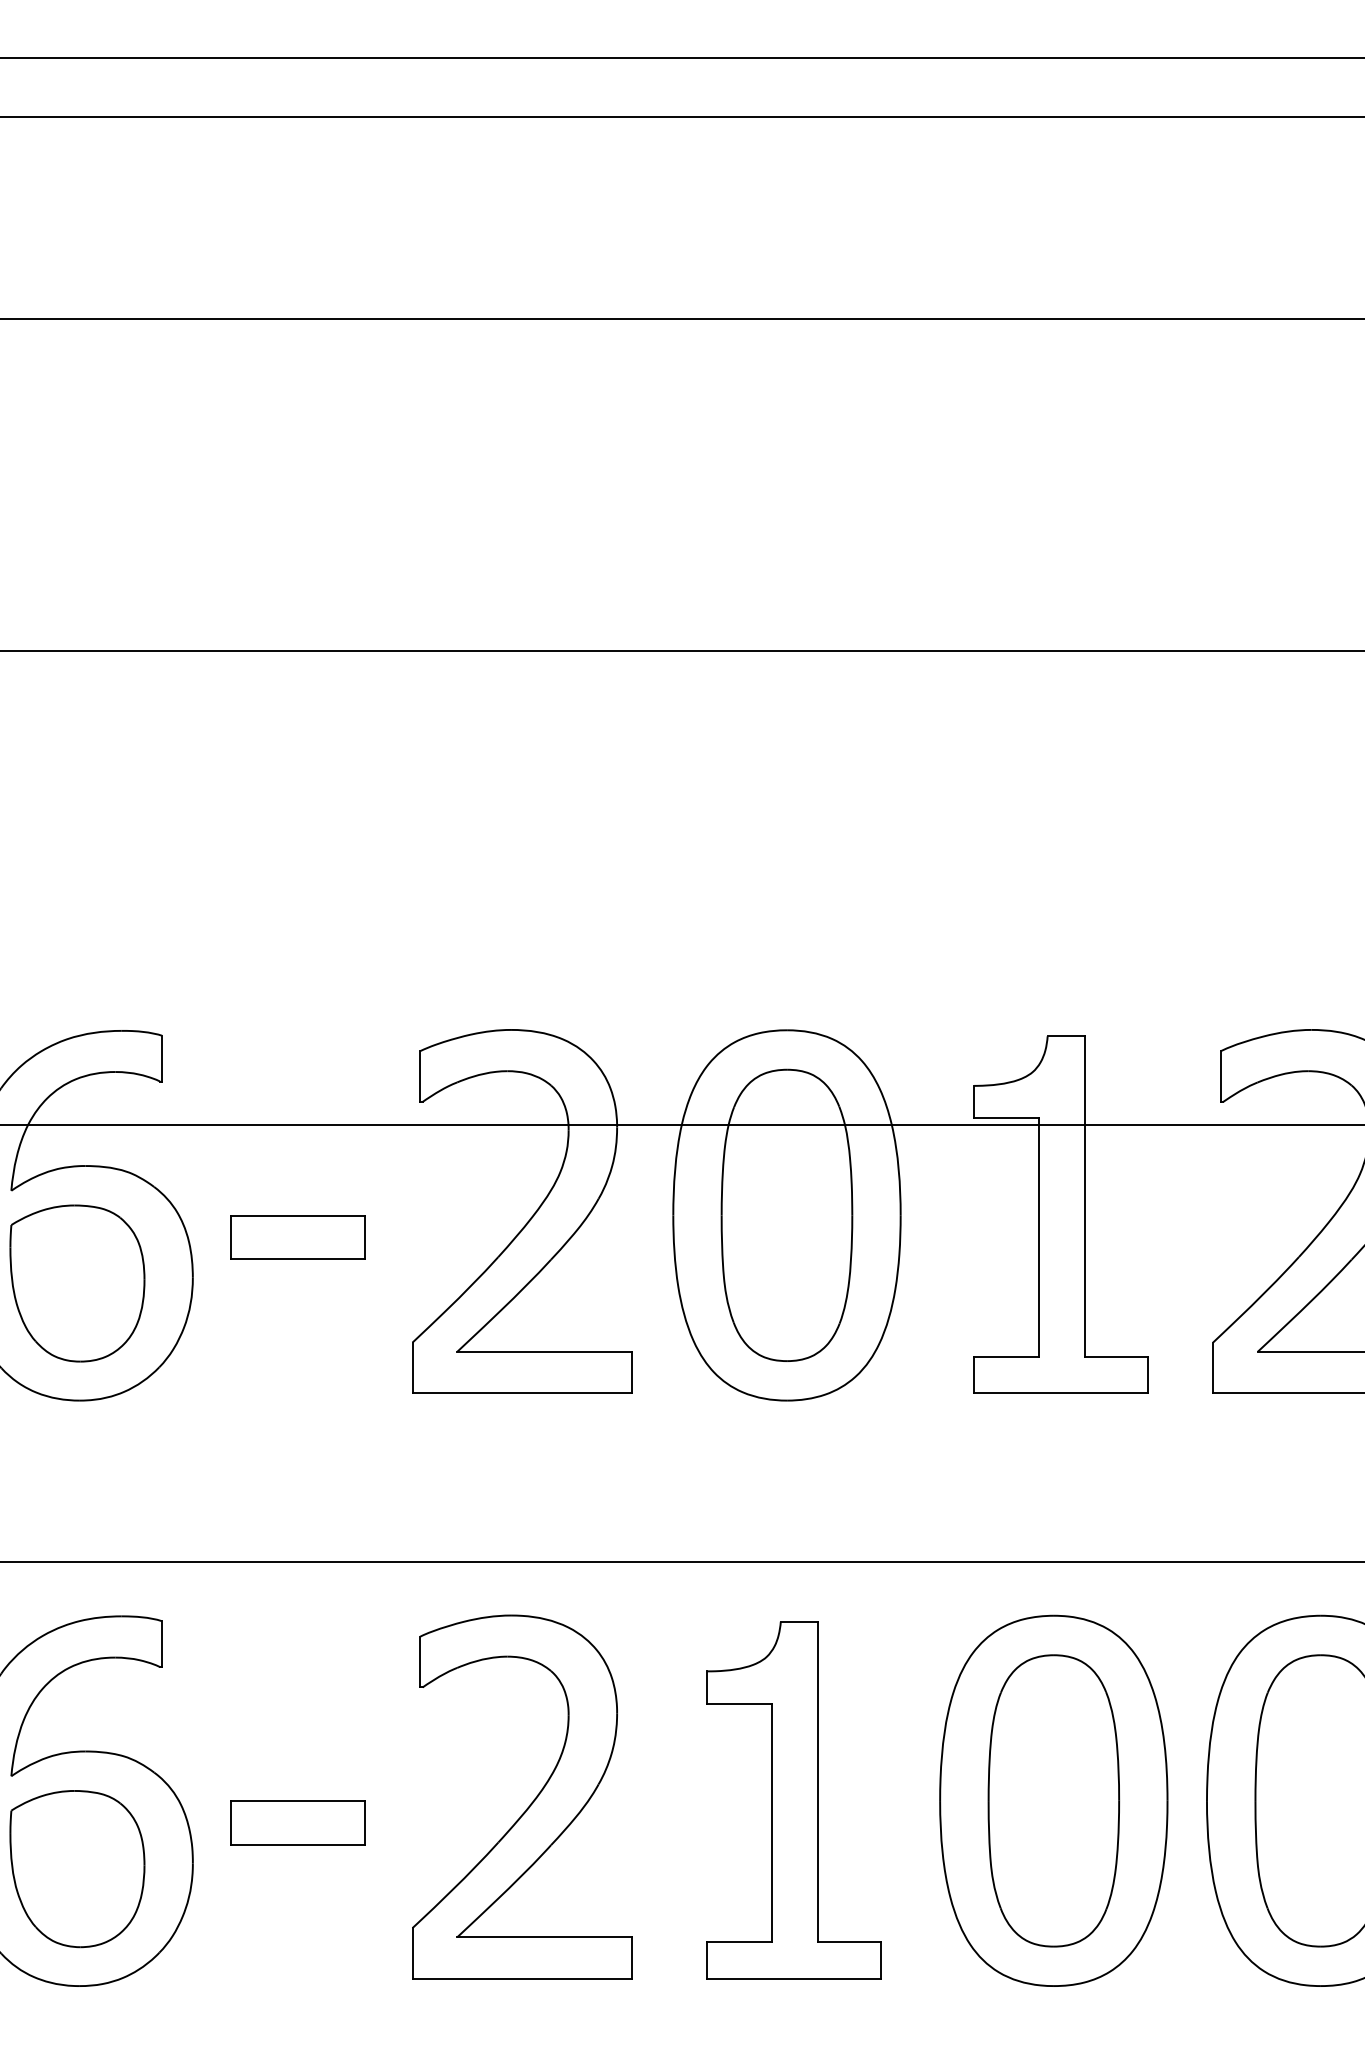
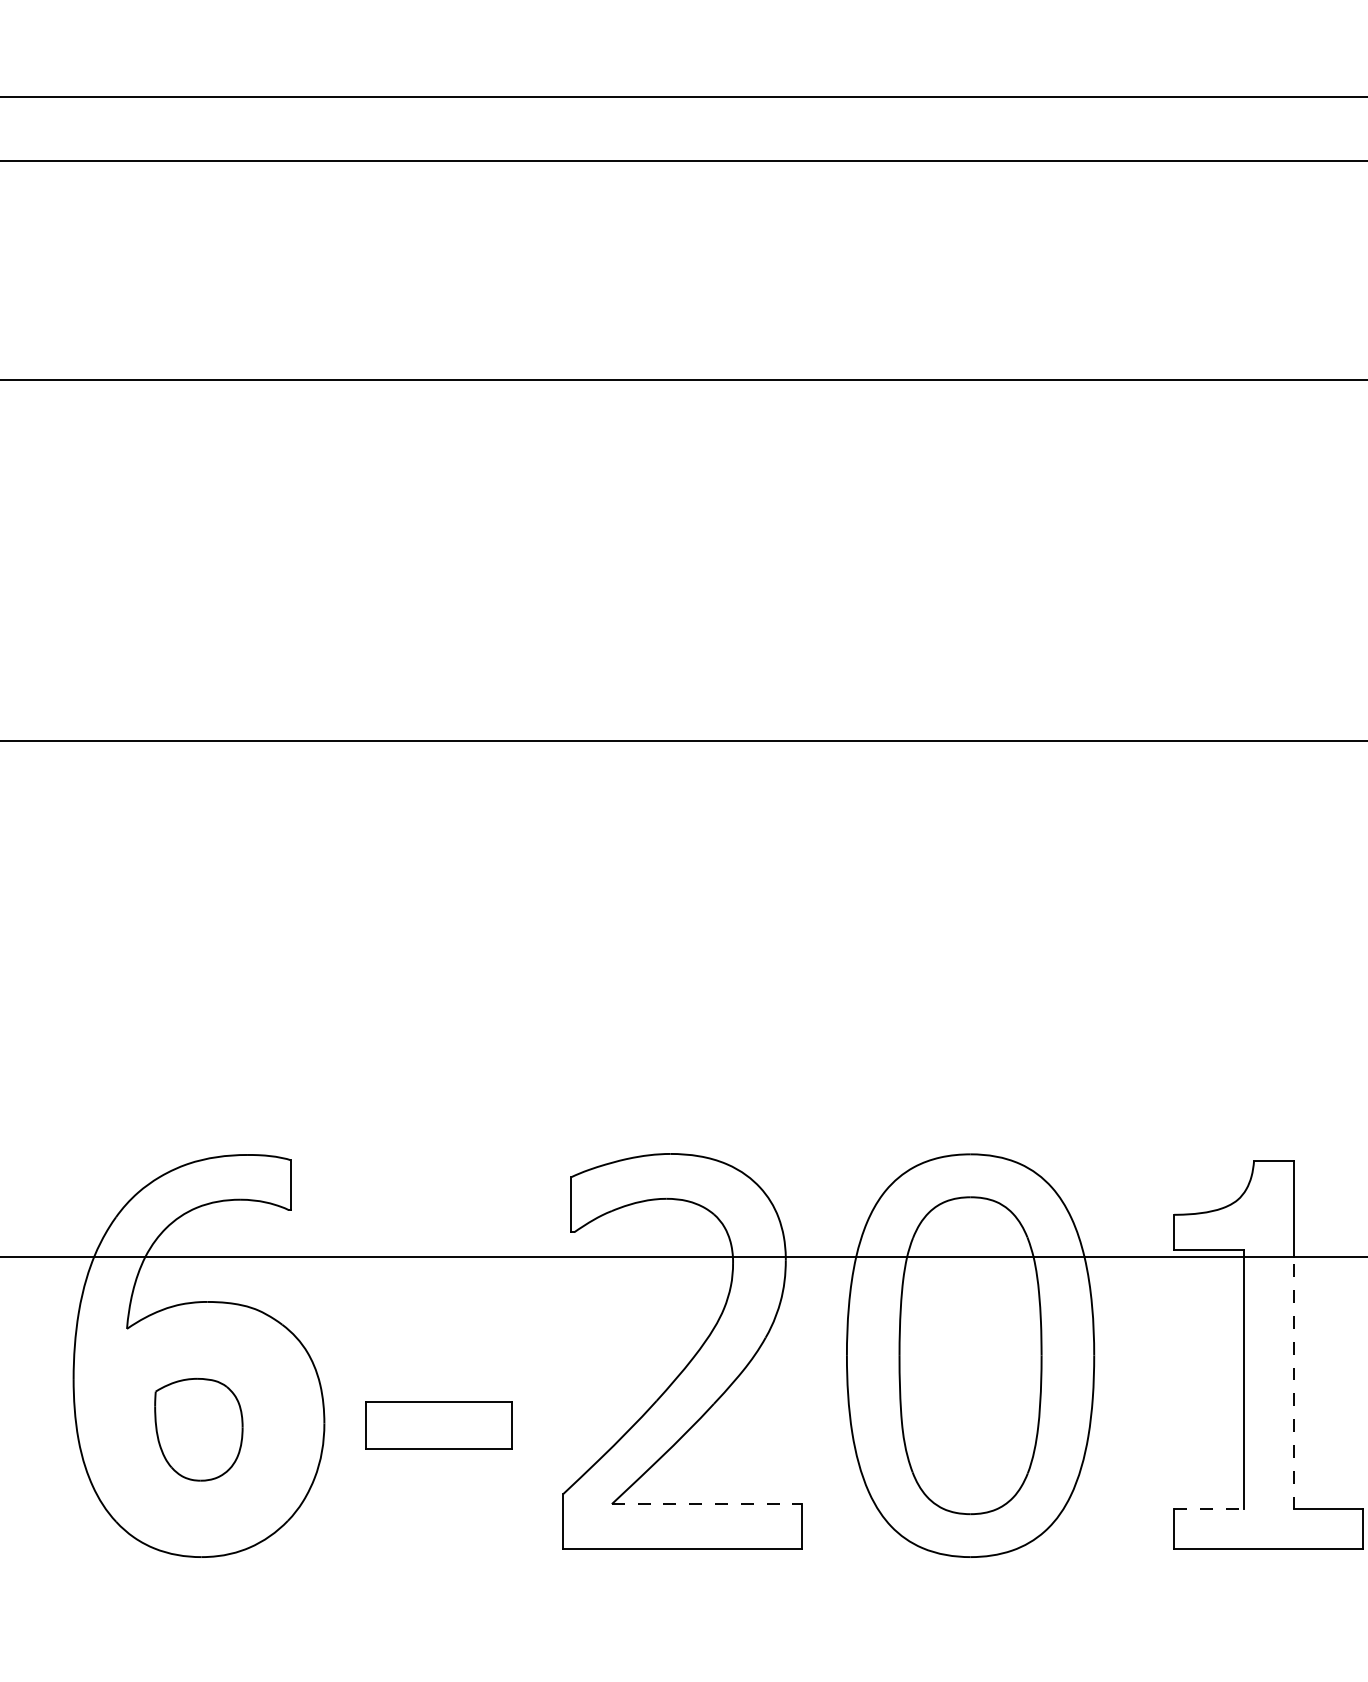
part: (297, 1237) -> (438, 1425), moved
line: (1084, 1240) -> (1294, 1382), solid -> dashed
part: (77, 1283) -> (198, 1429), size x0.6
line: (545, 1351) -> (707, 1503), solid -> dashed
line: (1006, 1356) -> (1209, 1509), solid -> dashed

